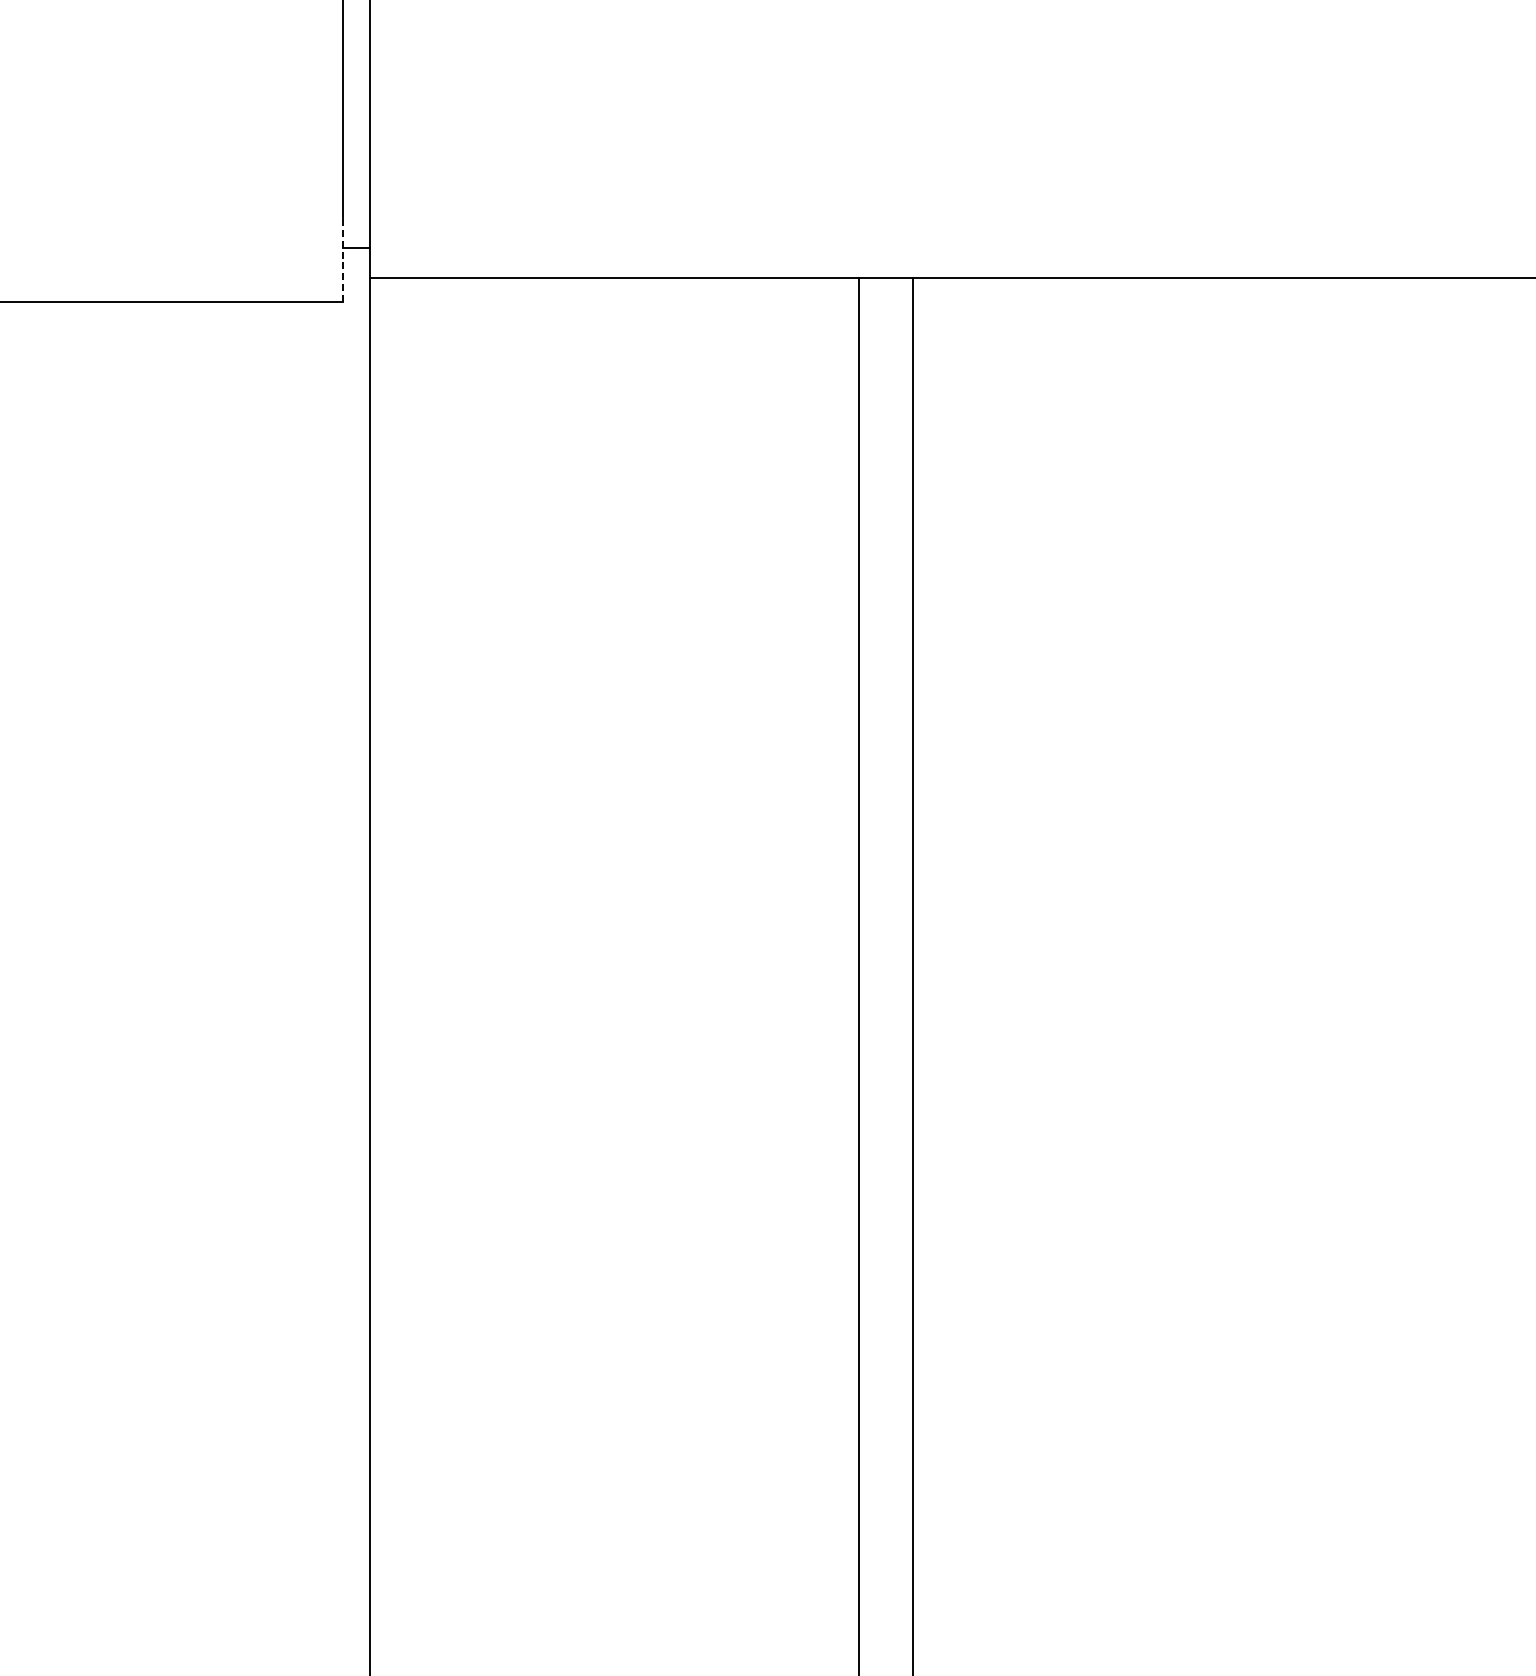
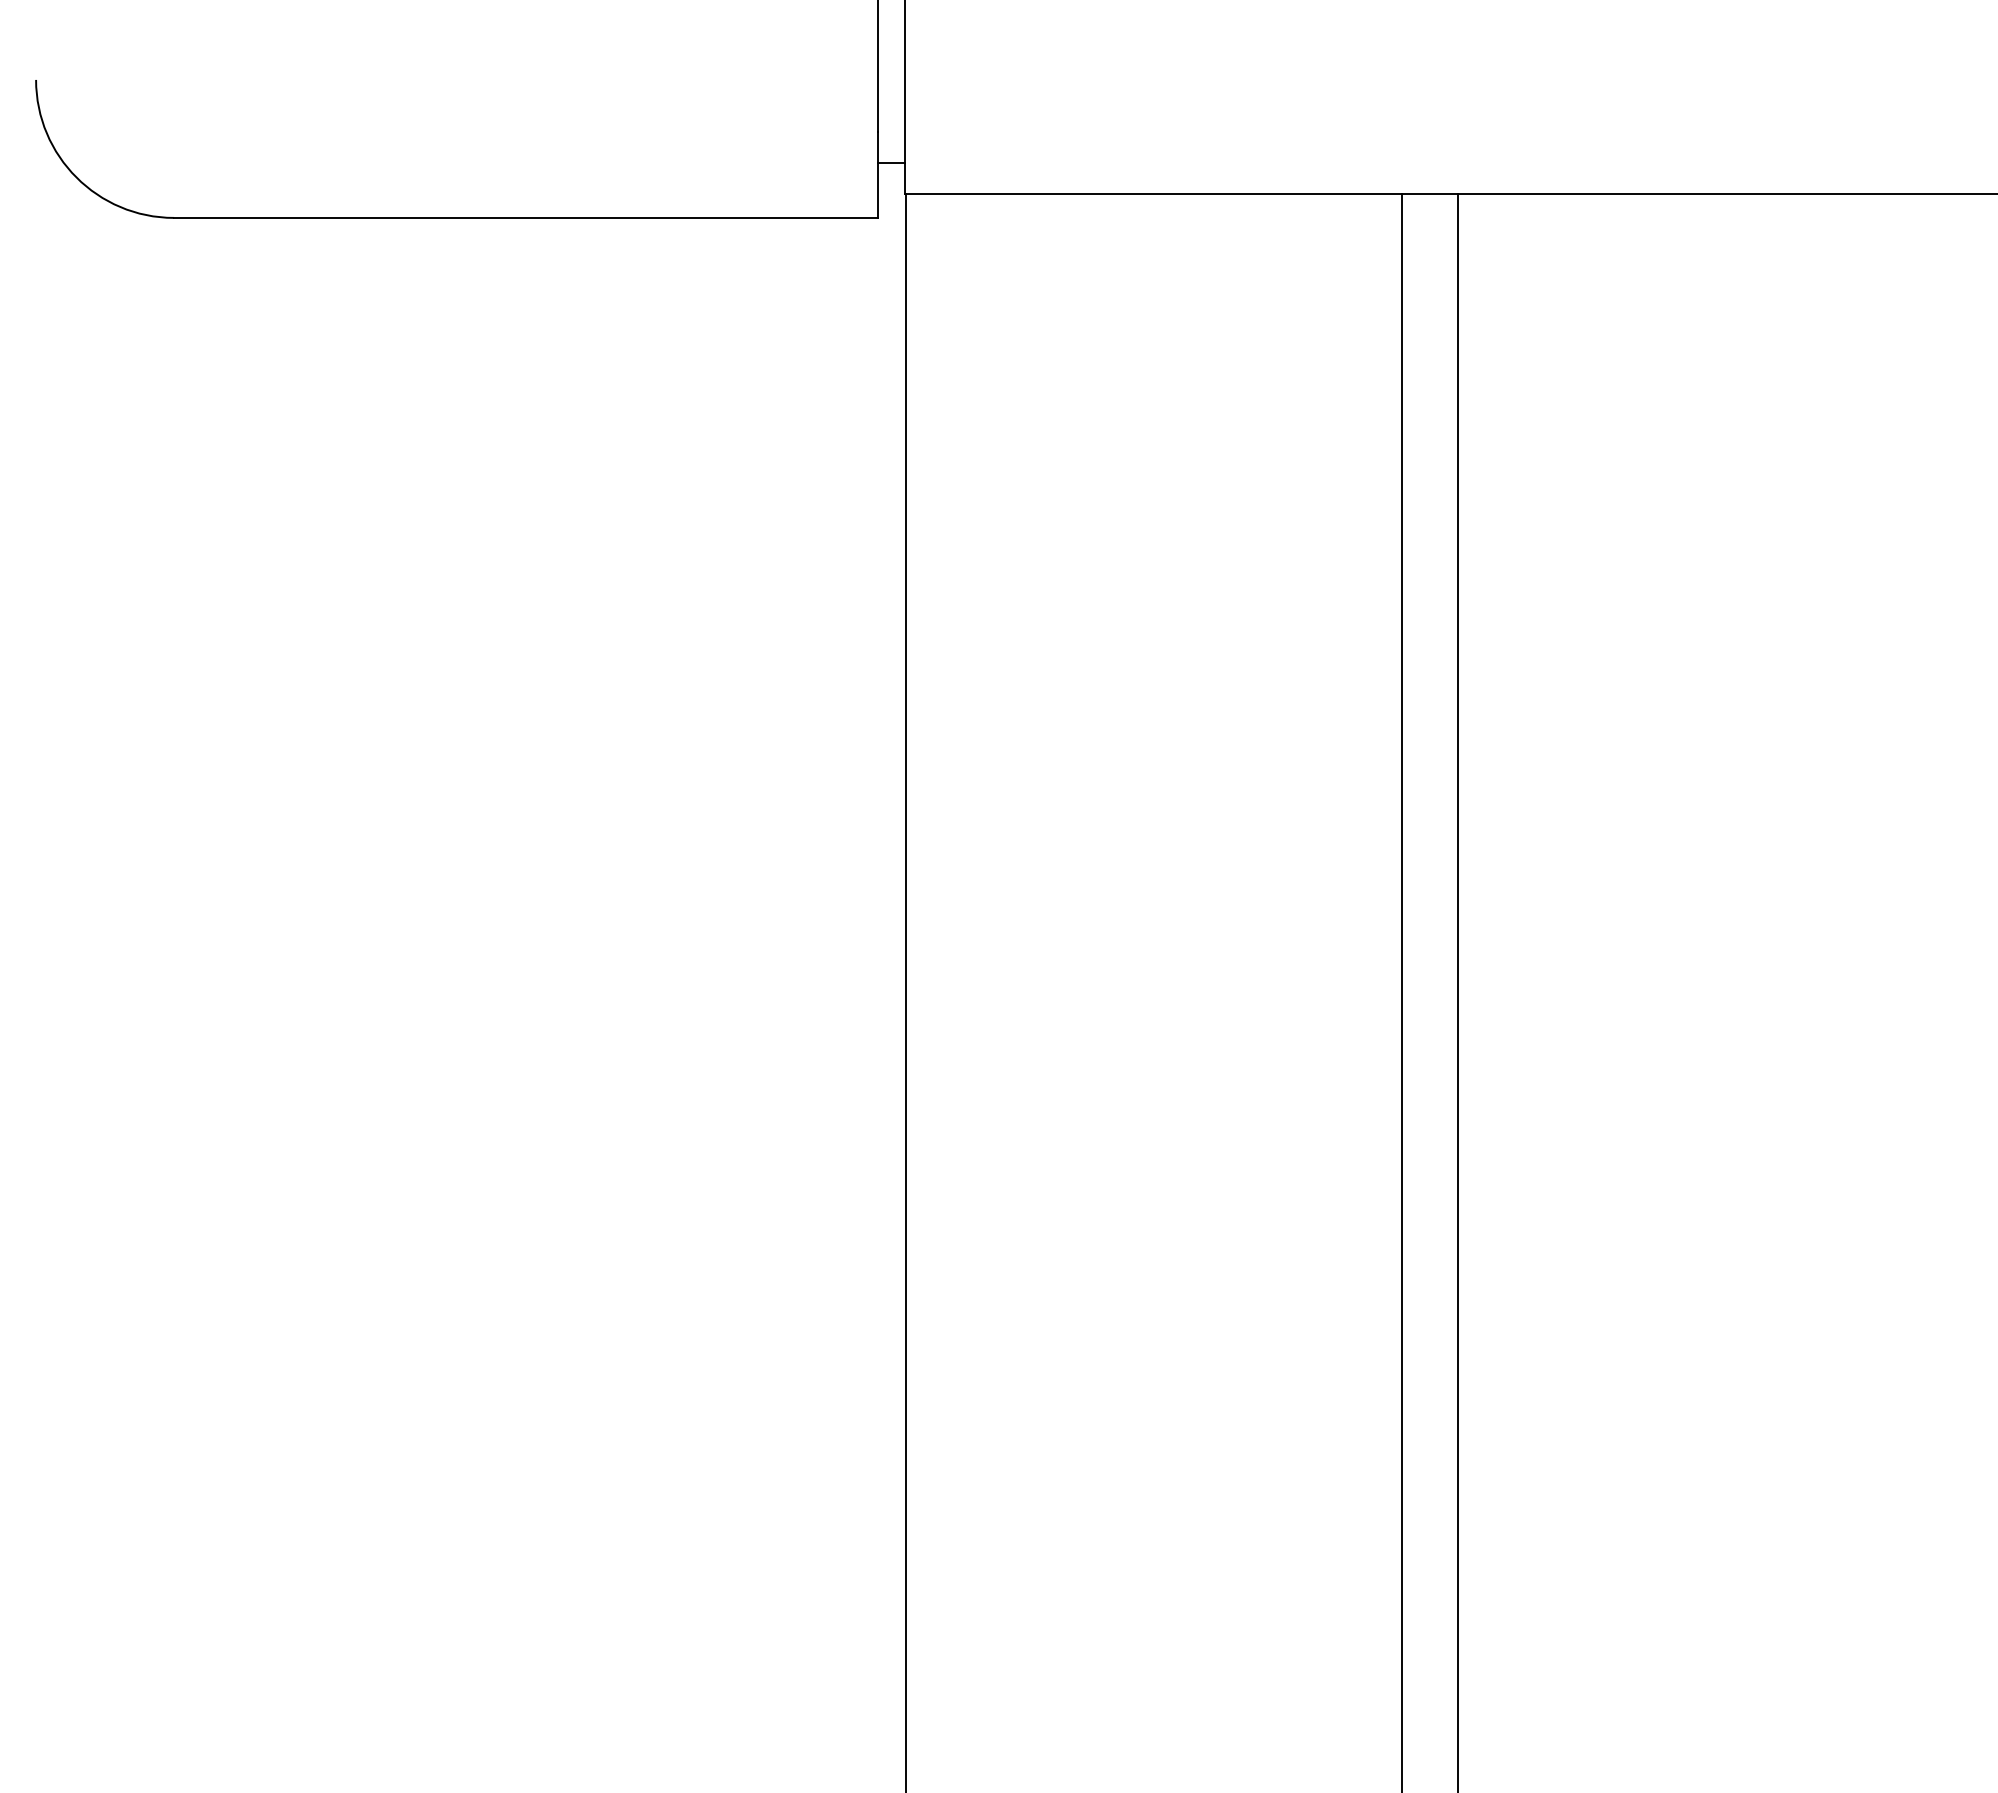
line: (342, 260) -> (877, 175), dashed -> solid

